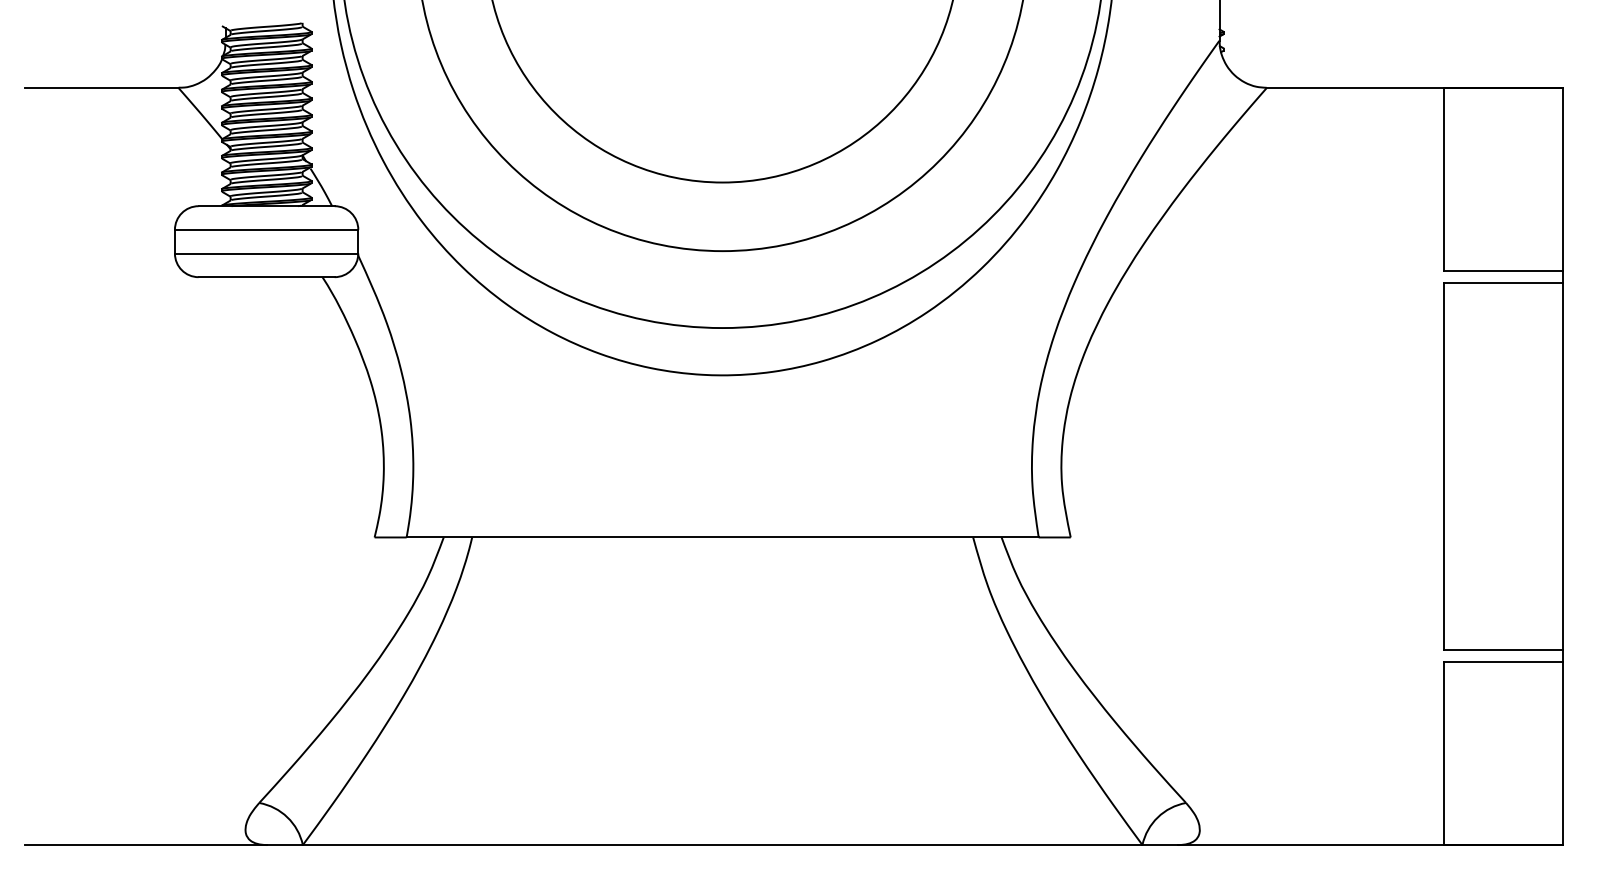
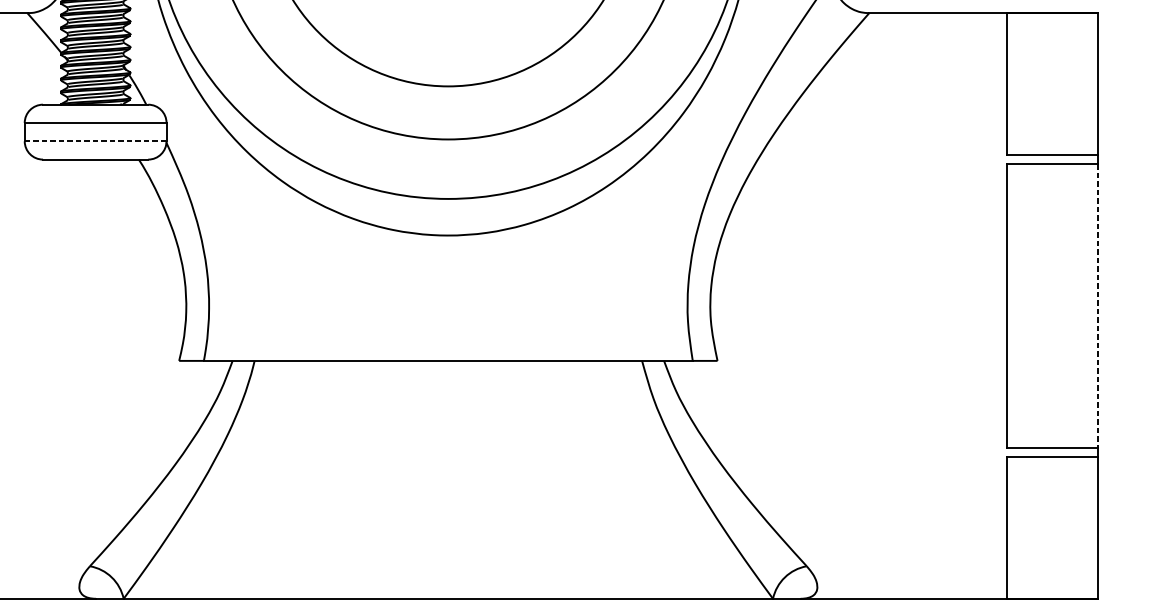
line: (266, 253) -> (95, 141), solid -> dashed
line: (1562, 466) -> (1097, 306), solid -> dashed

